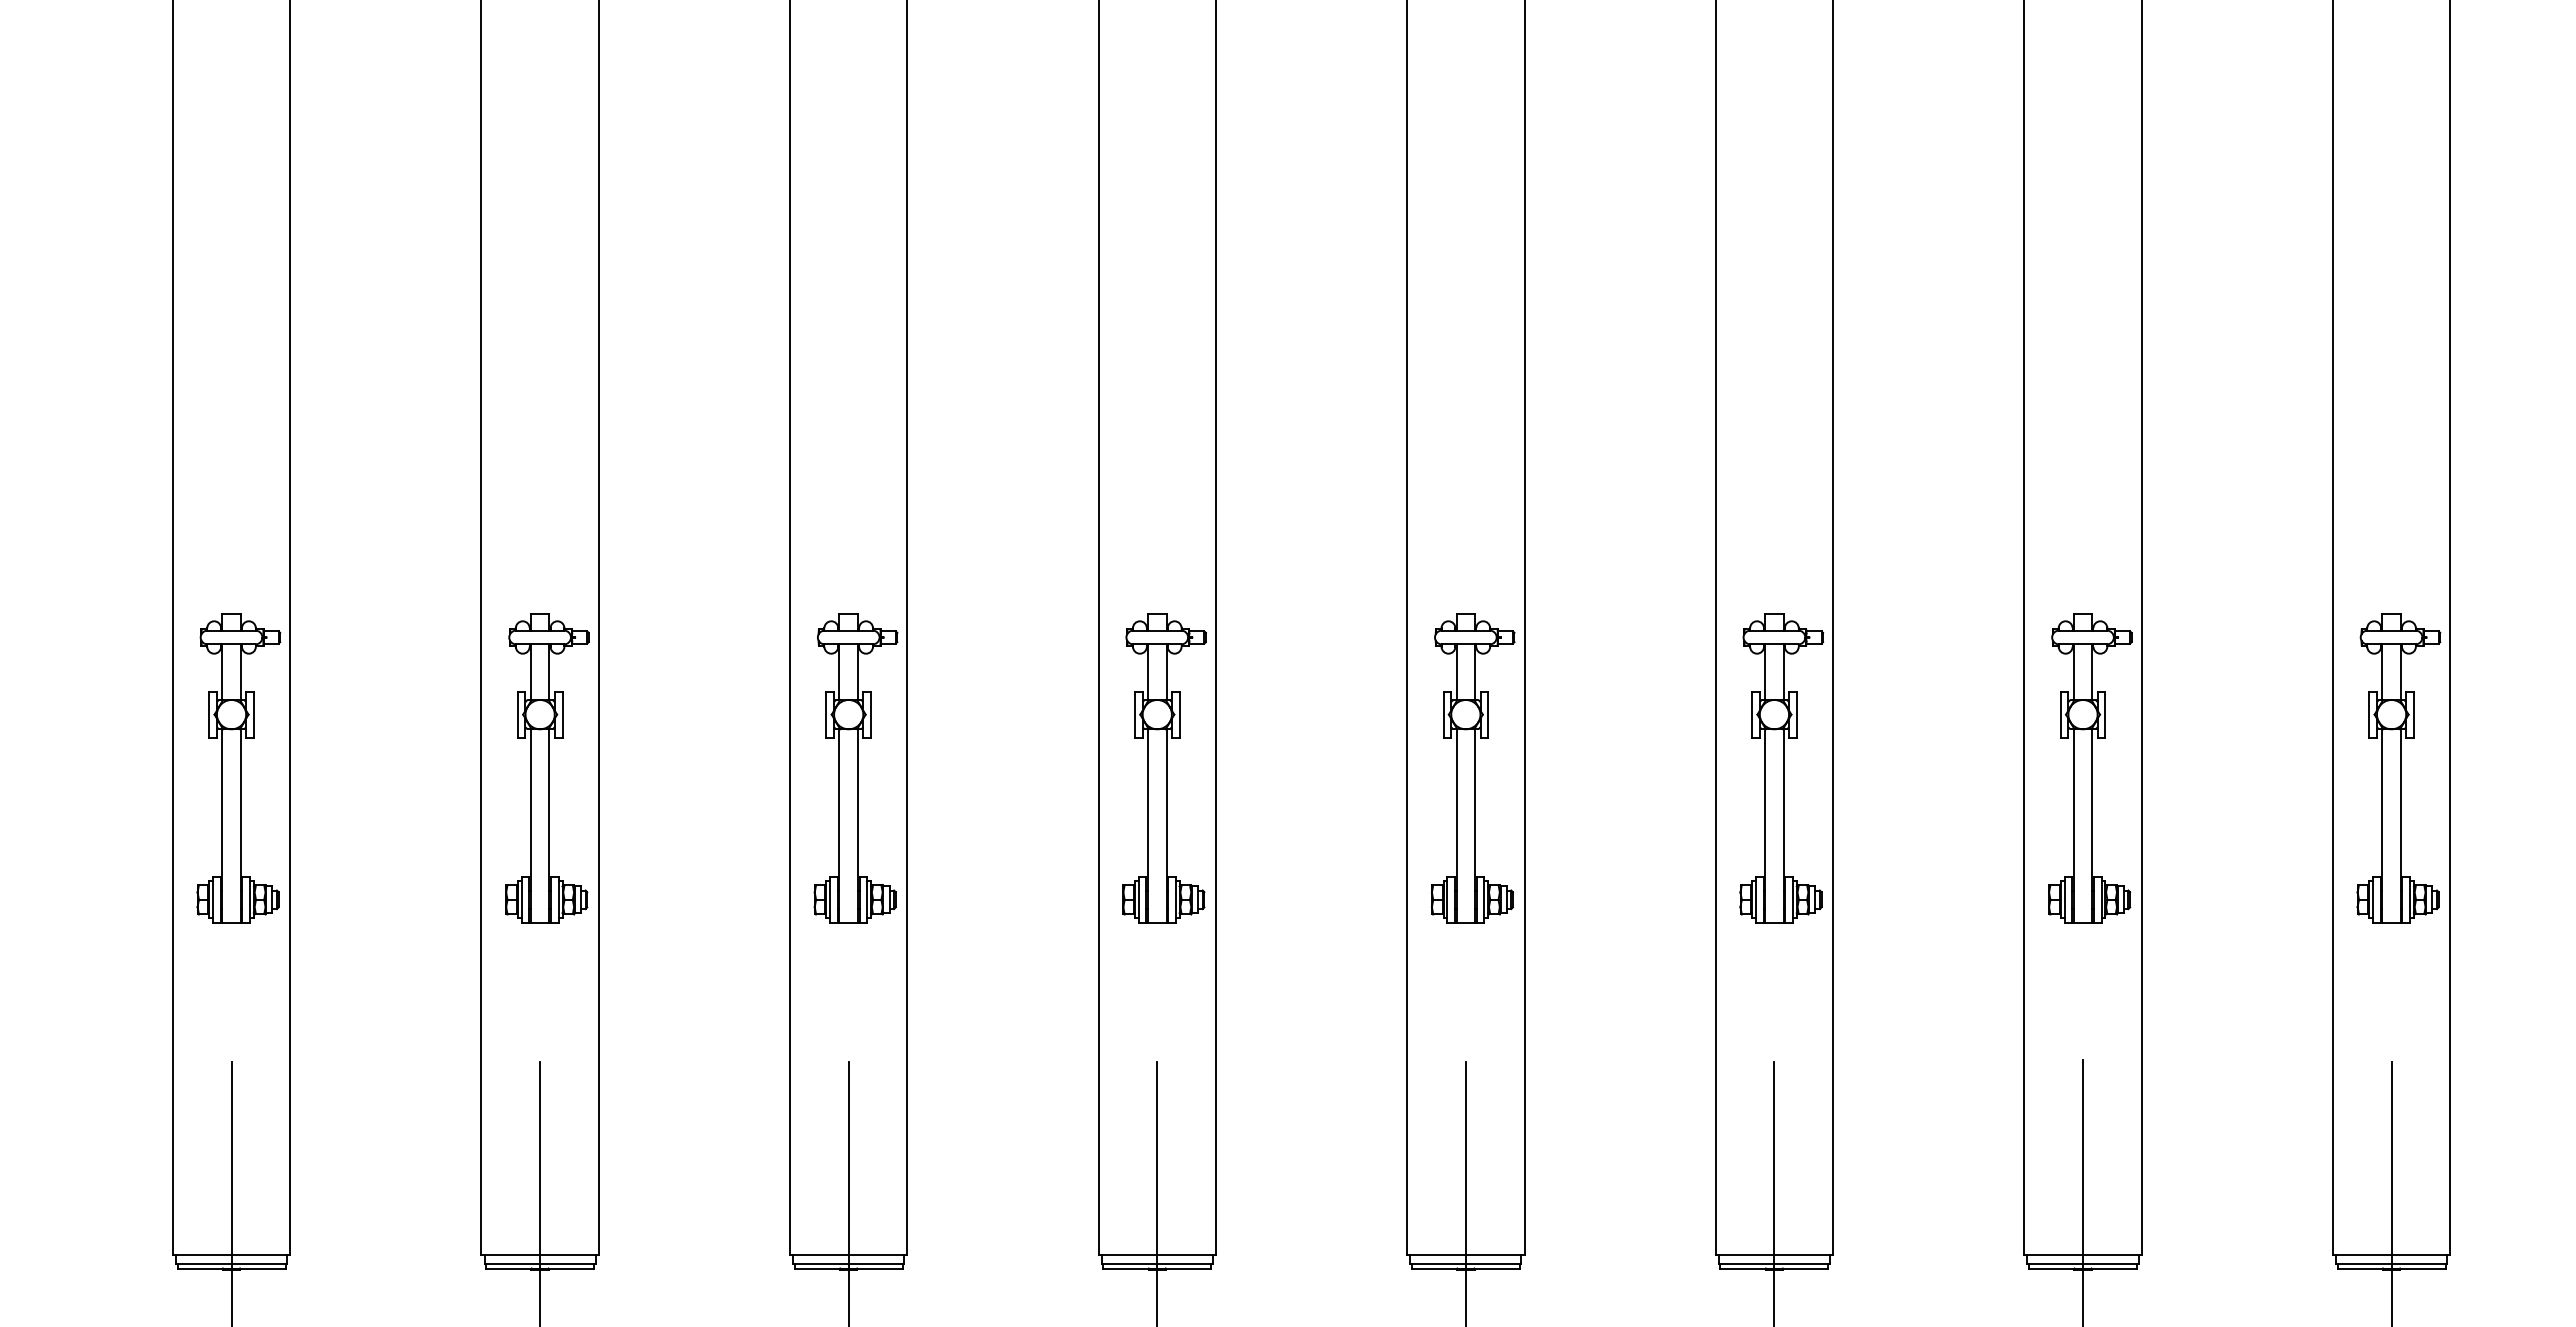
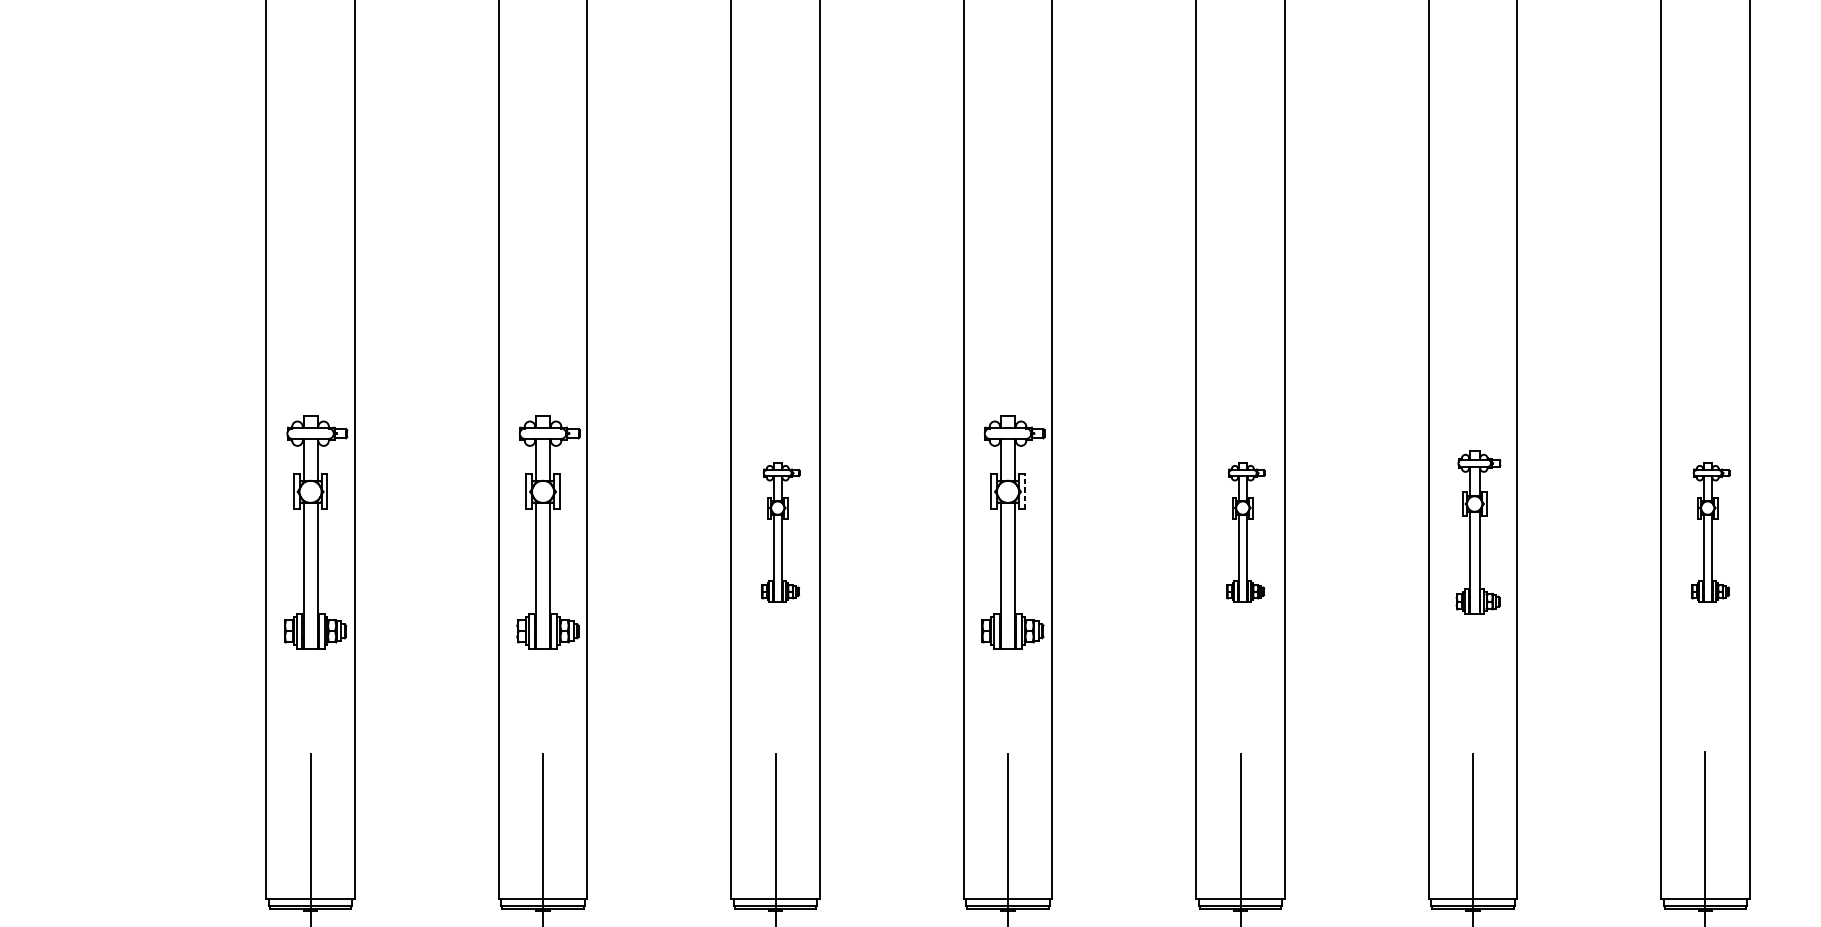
line: (1179, 714) -> (1024, 491), solid -> dashed
part: (855, 768) -> (780, 532), size x0.6
part: (1473, 768) -> (1246, 532), size x0.6
part: (1781, 768) -> (1478, 532), size x0.7
part: (2090, 768) -> (1711, 532), size x0.6

